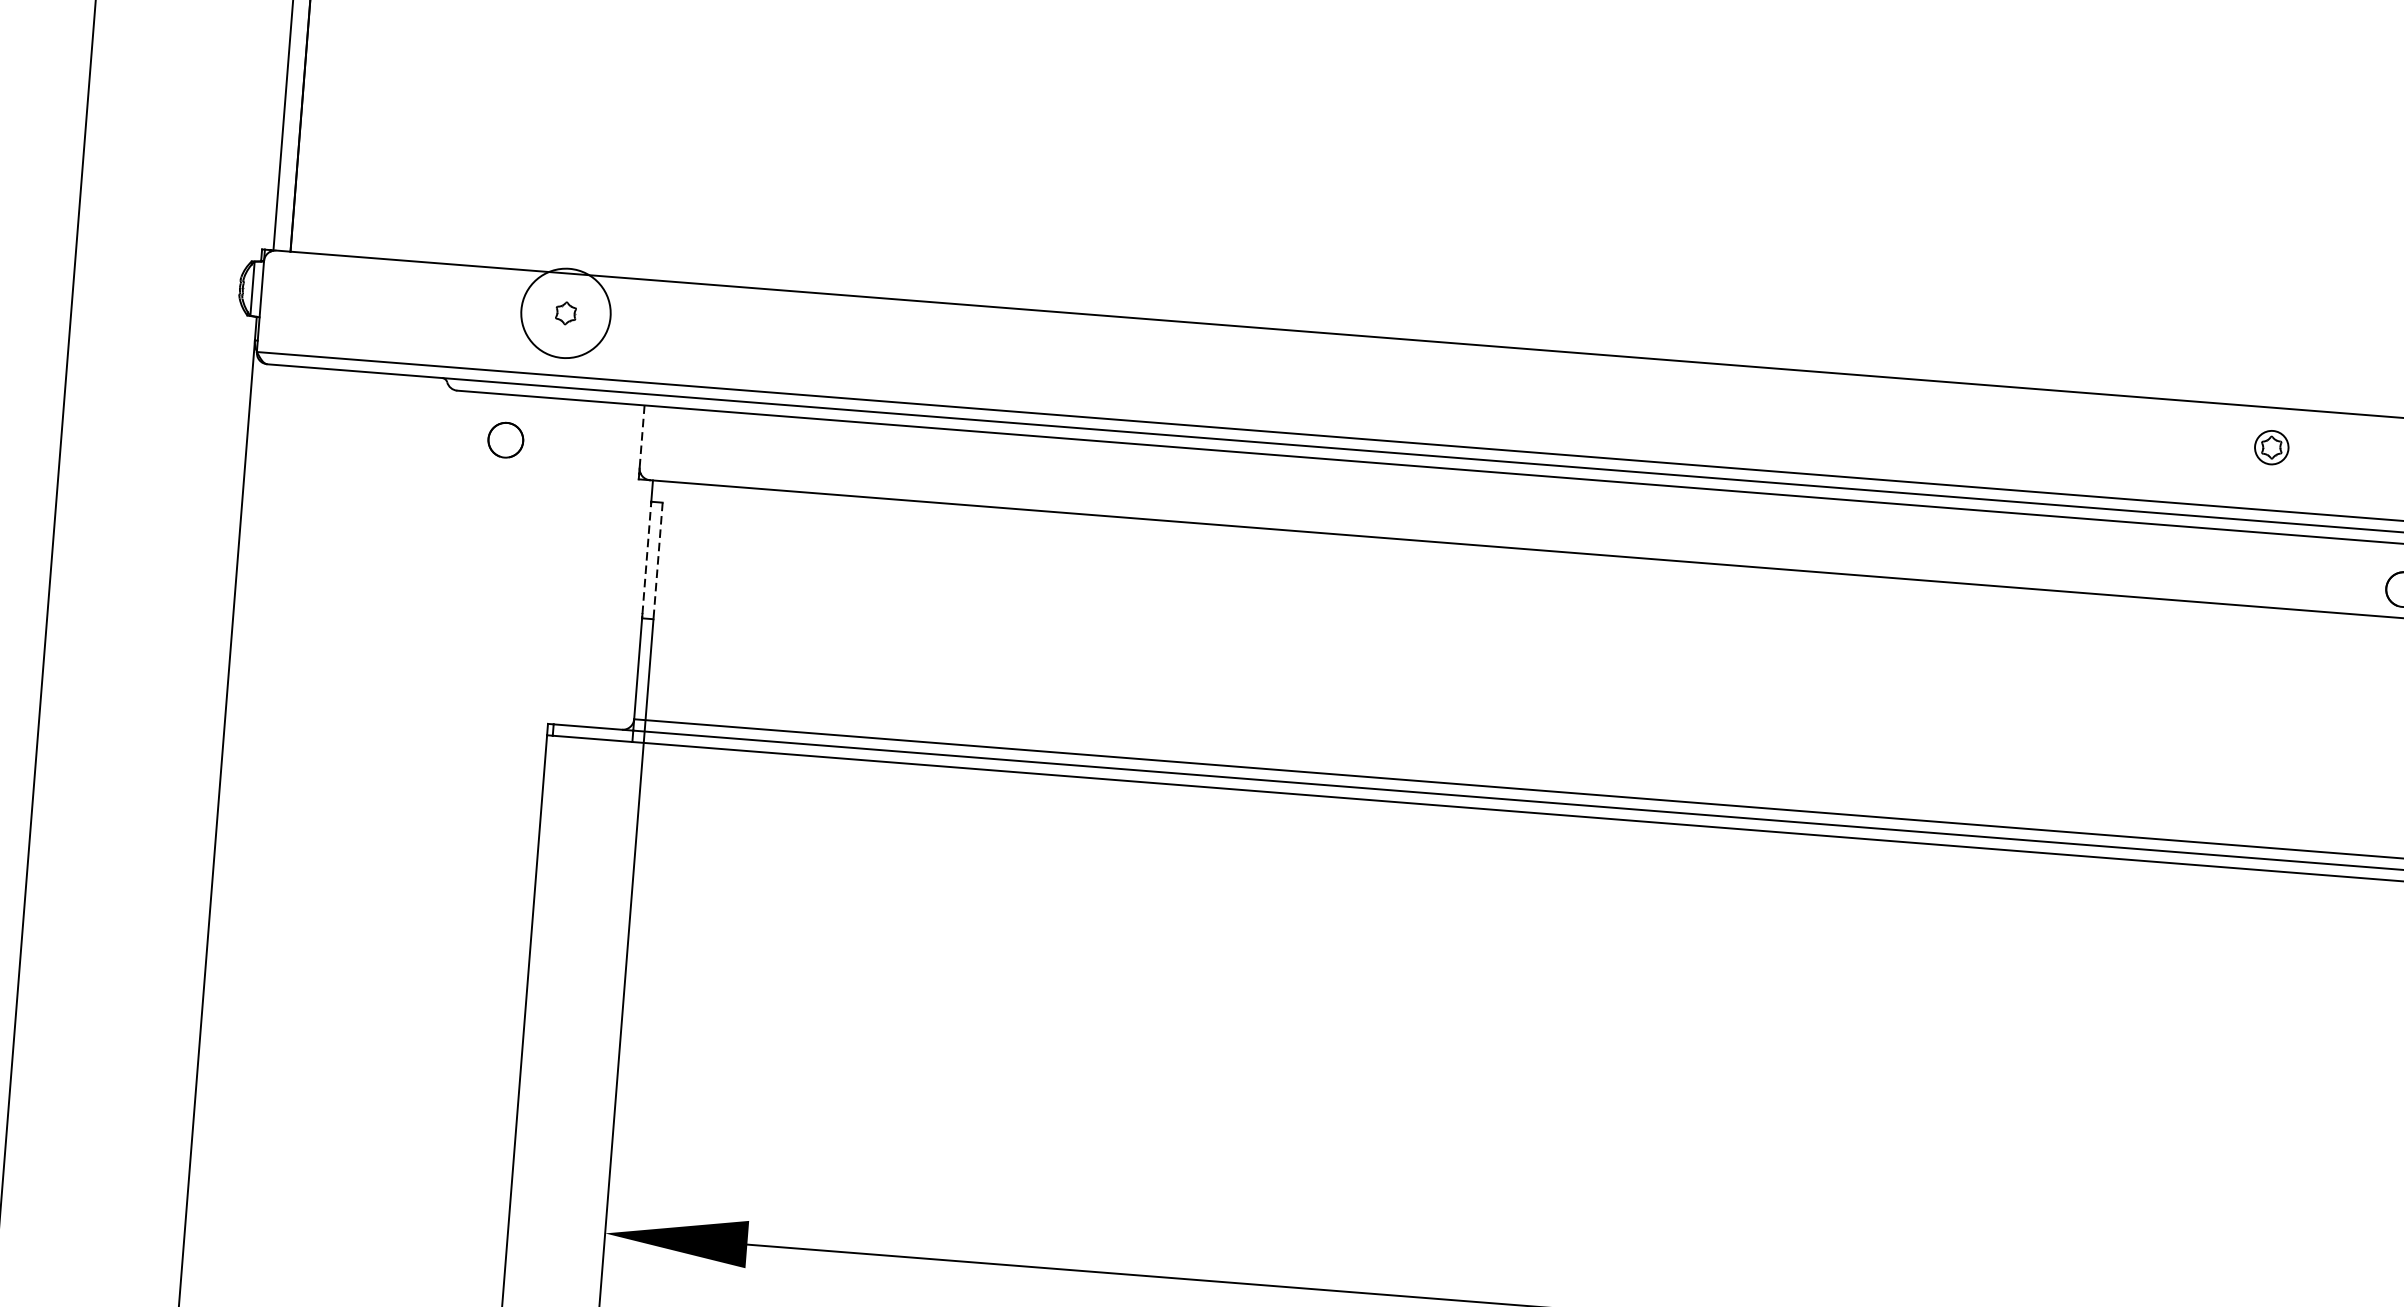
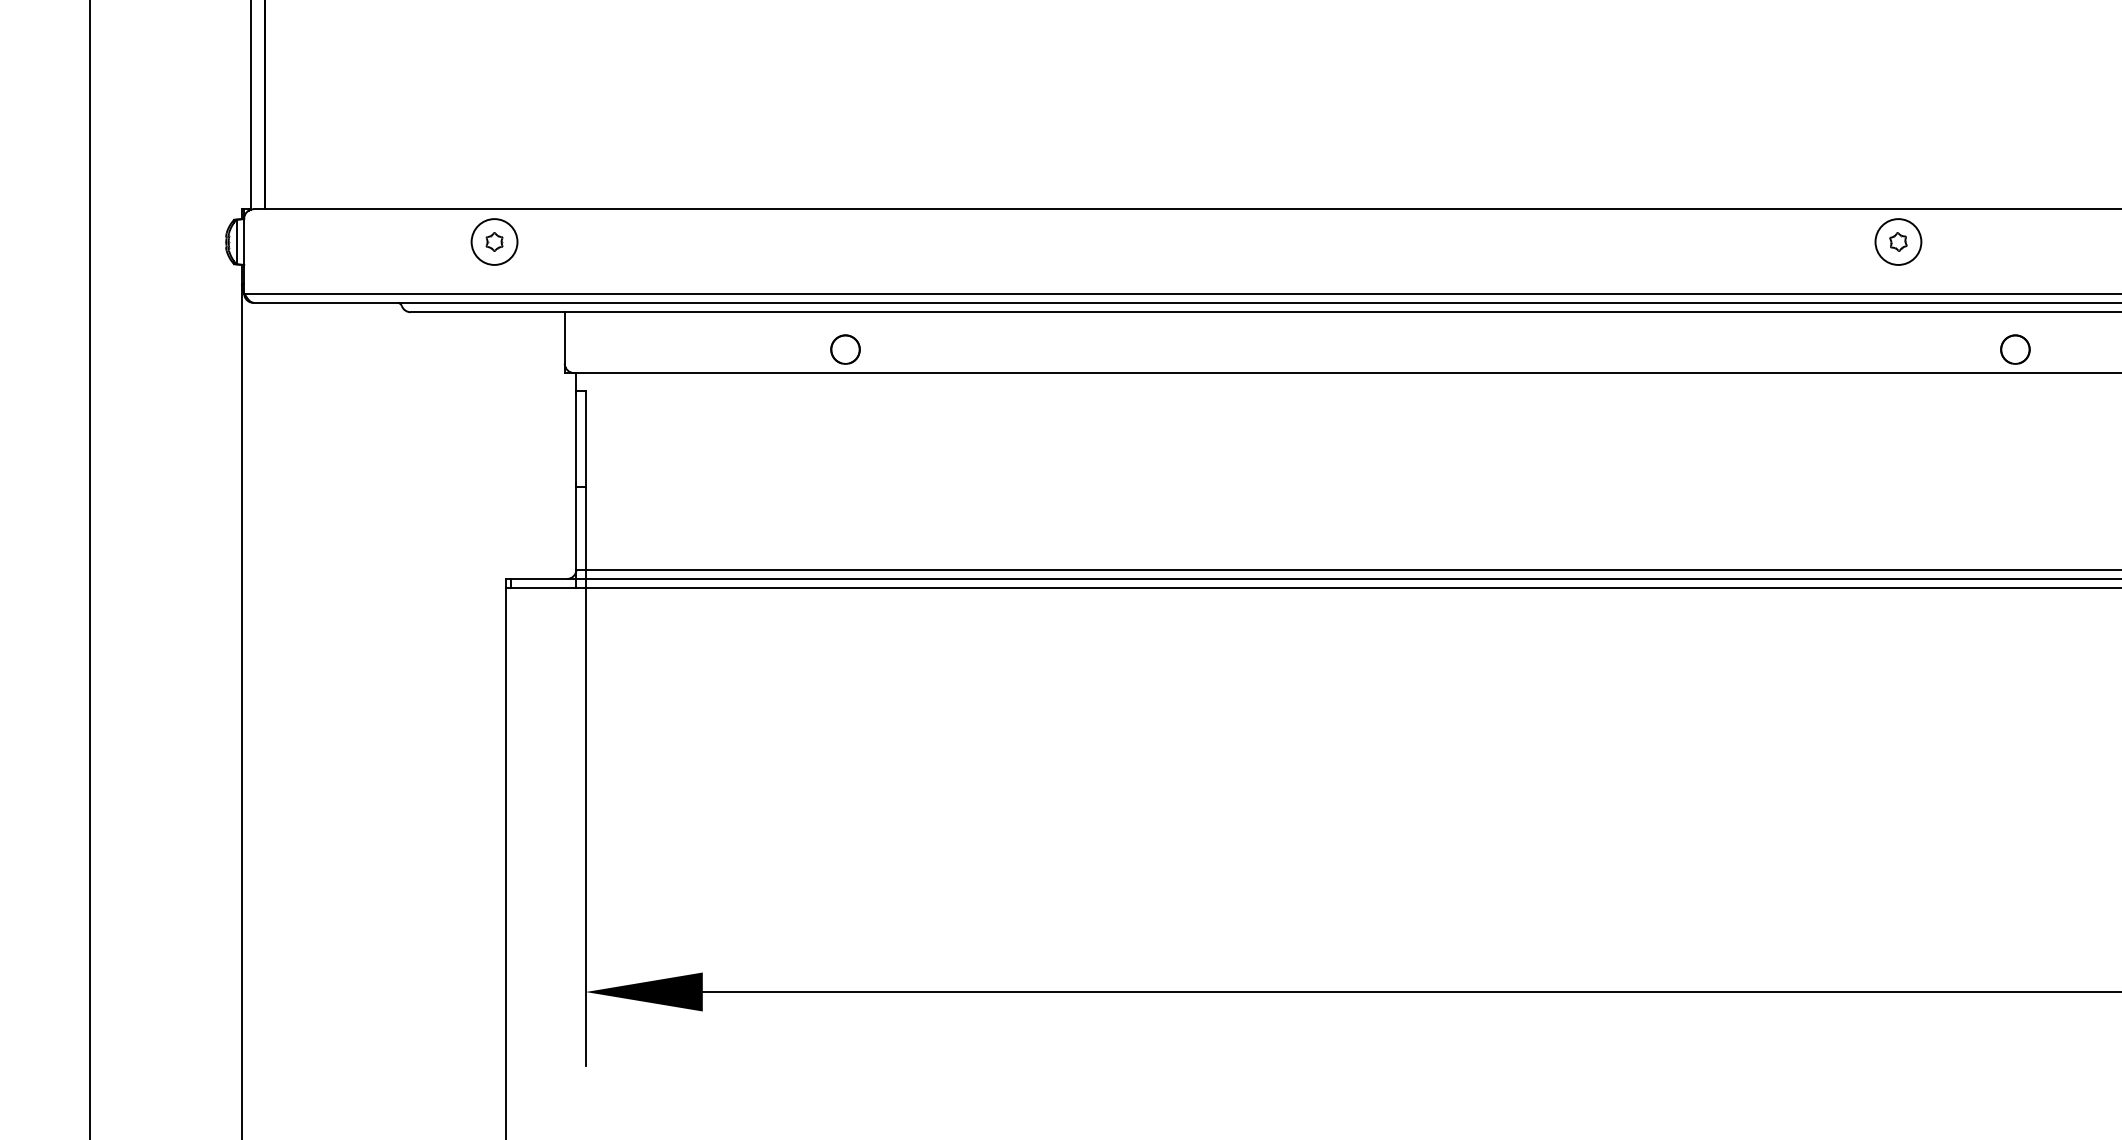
circle: (565, 312) -> (494, 241), size x0.62
line: (641, 436) -> (564, 337), dashed -> solid
circle: (505, 440) -> (845, 349), moved
circle: (2271, 447) -> (1898, 241), size x1.67
line: (646, 559) -> (576, 438), dashed -> solid
line: (657, 560) -> (585, 438), dashed -> solid

